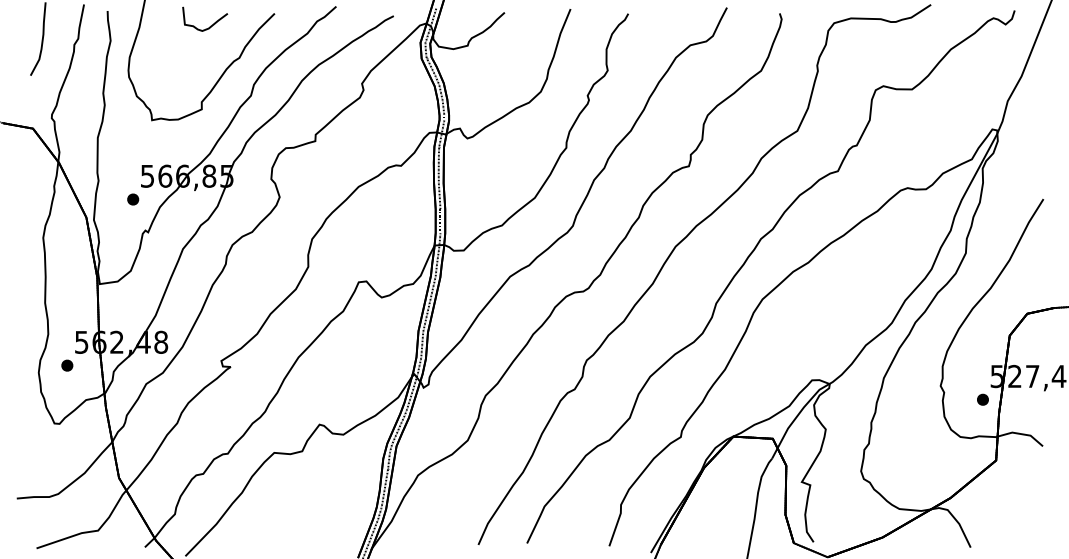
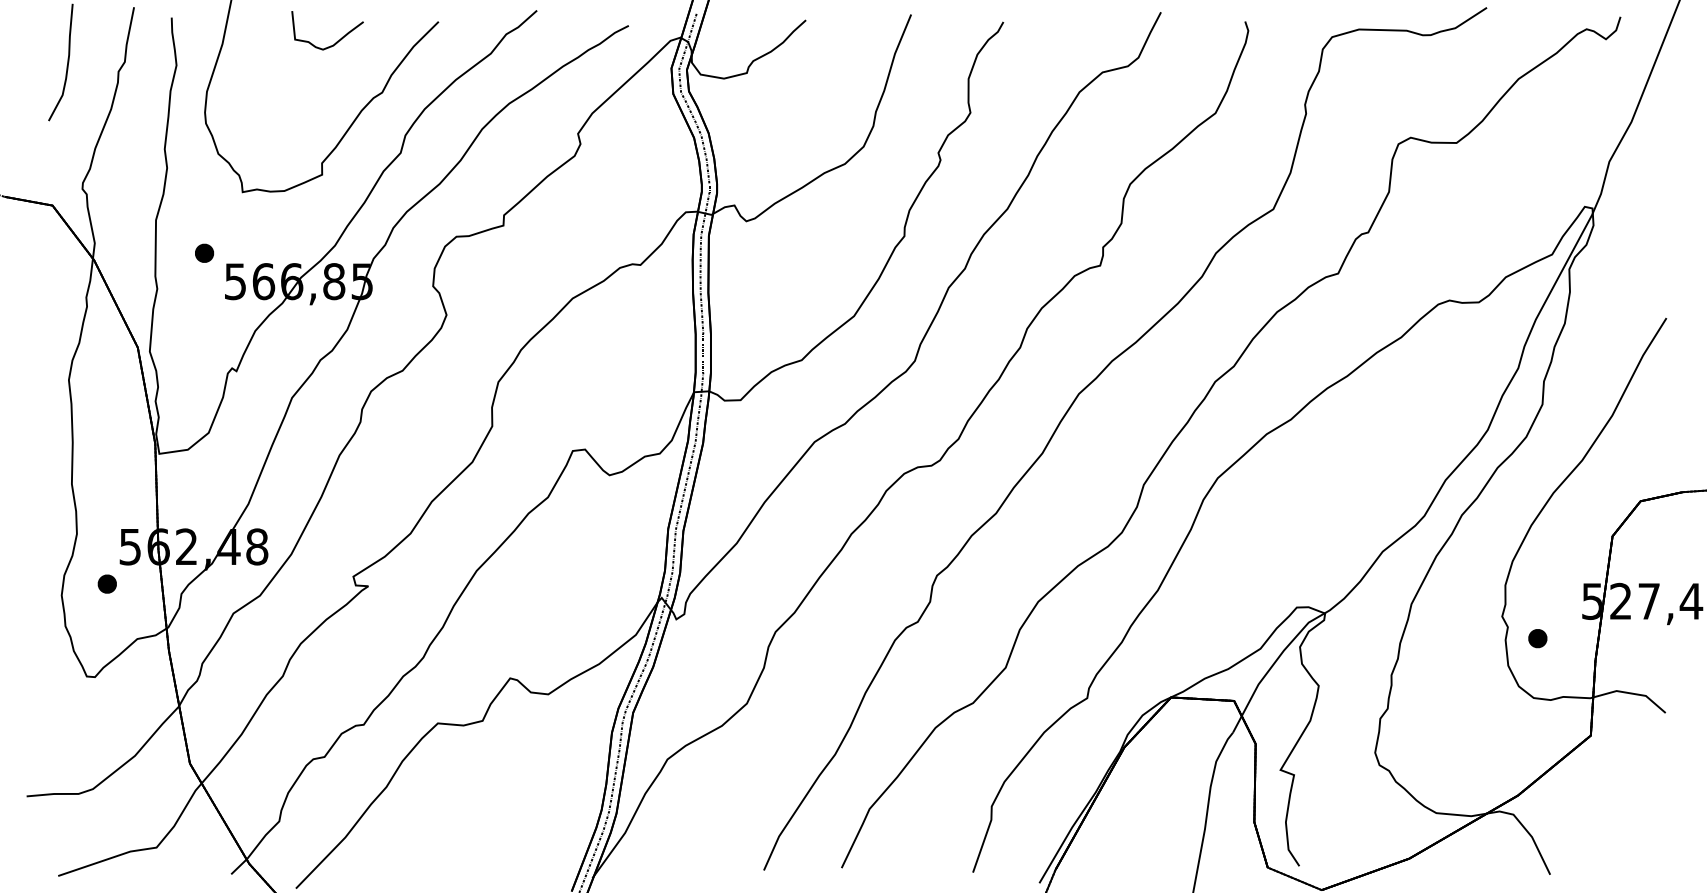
part: (133, 199) -> (205, 253), moved
part: (982, 399) -> (1537, 638), moved

